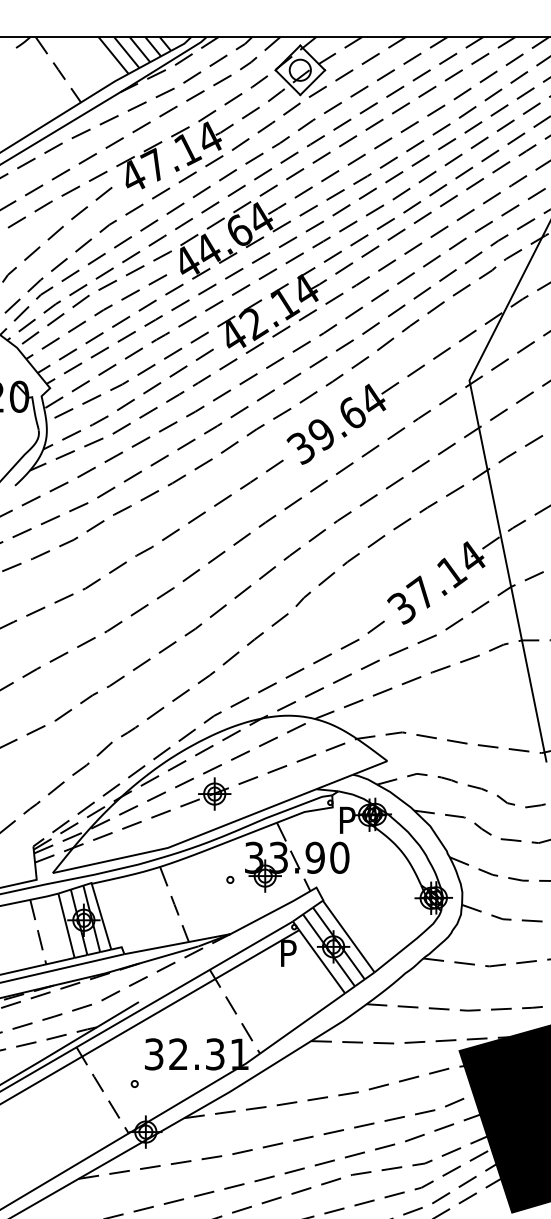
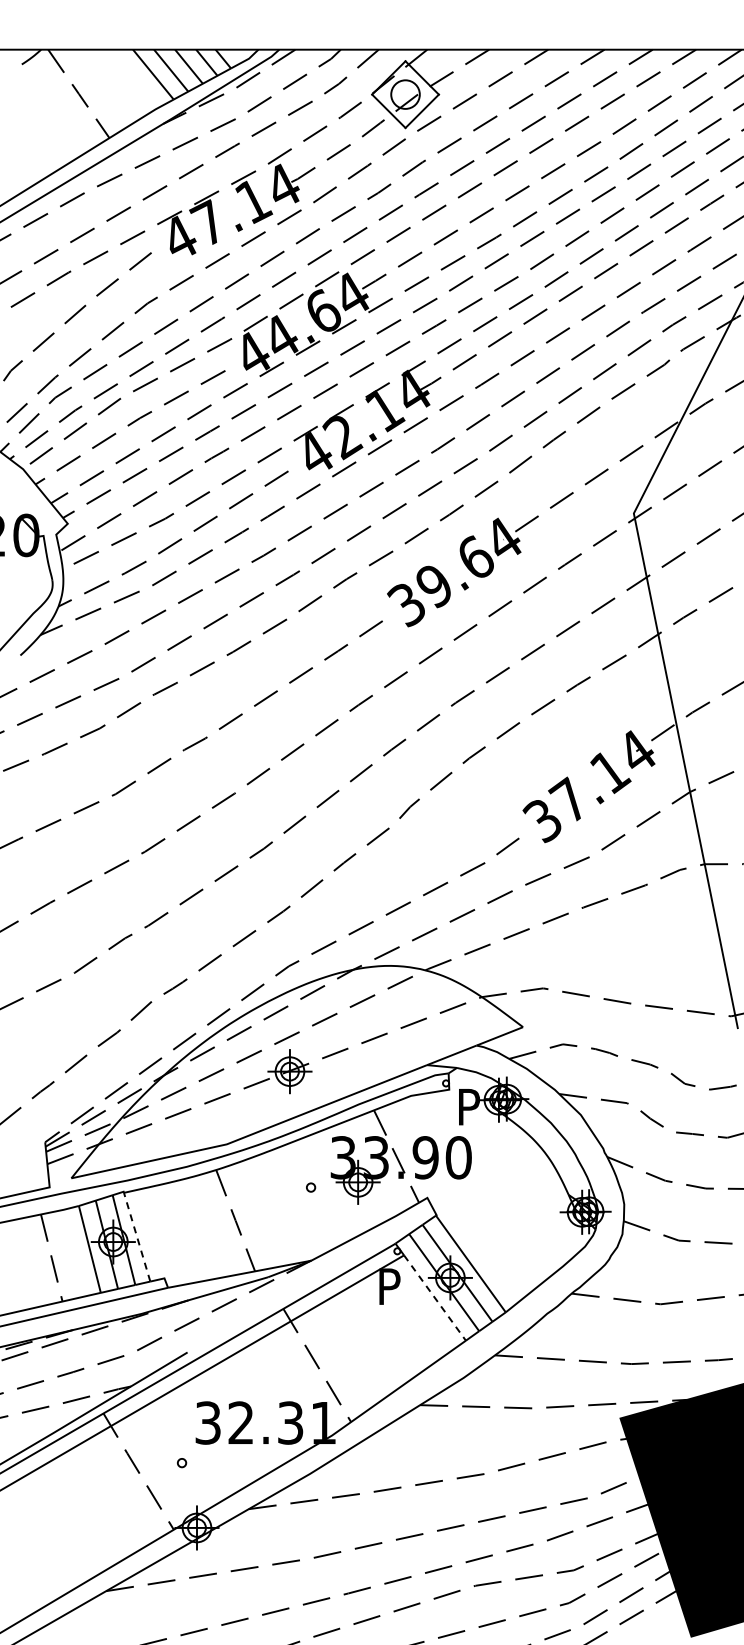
line: (101, 916) -> (137, 1236), solid -> dashed
line: (322, 962) -> (435, 1298), solid -> dashed

